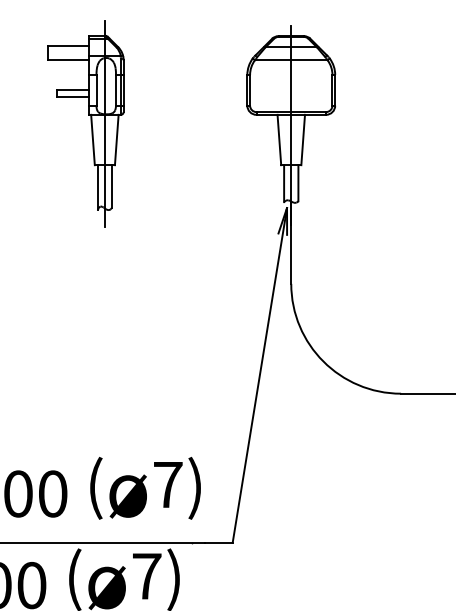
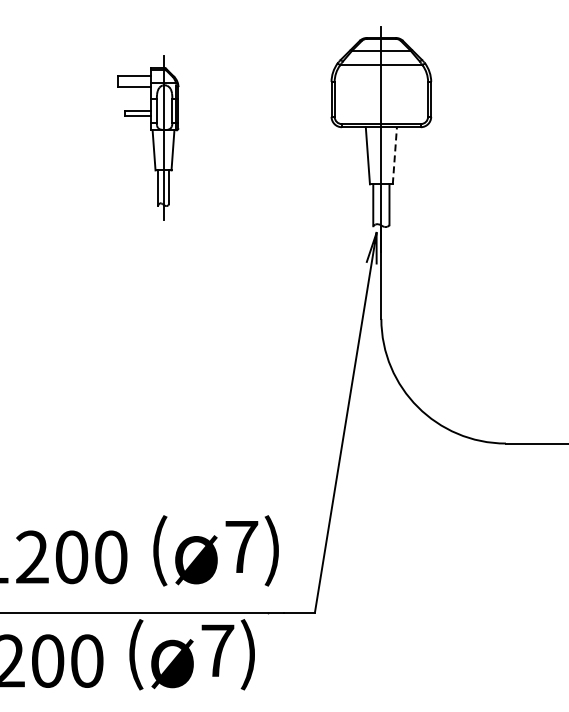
part: (85, 123) -> (148, 137), size x0.7
line: (302, 139) -> (394, 155), solid -> dashed

